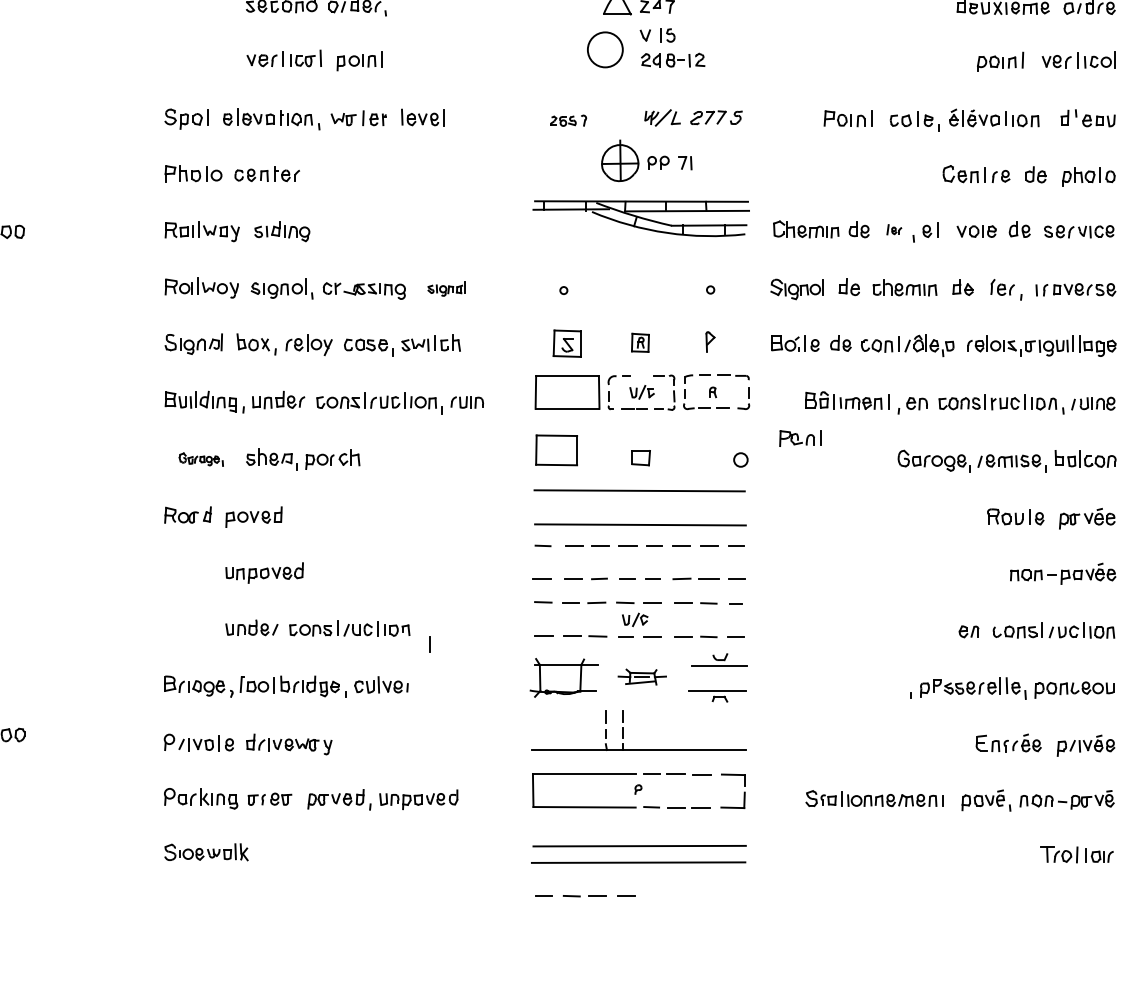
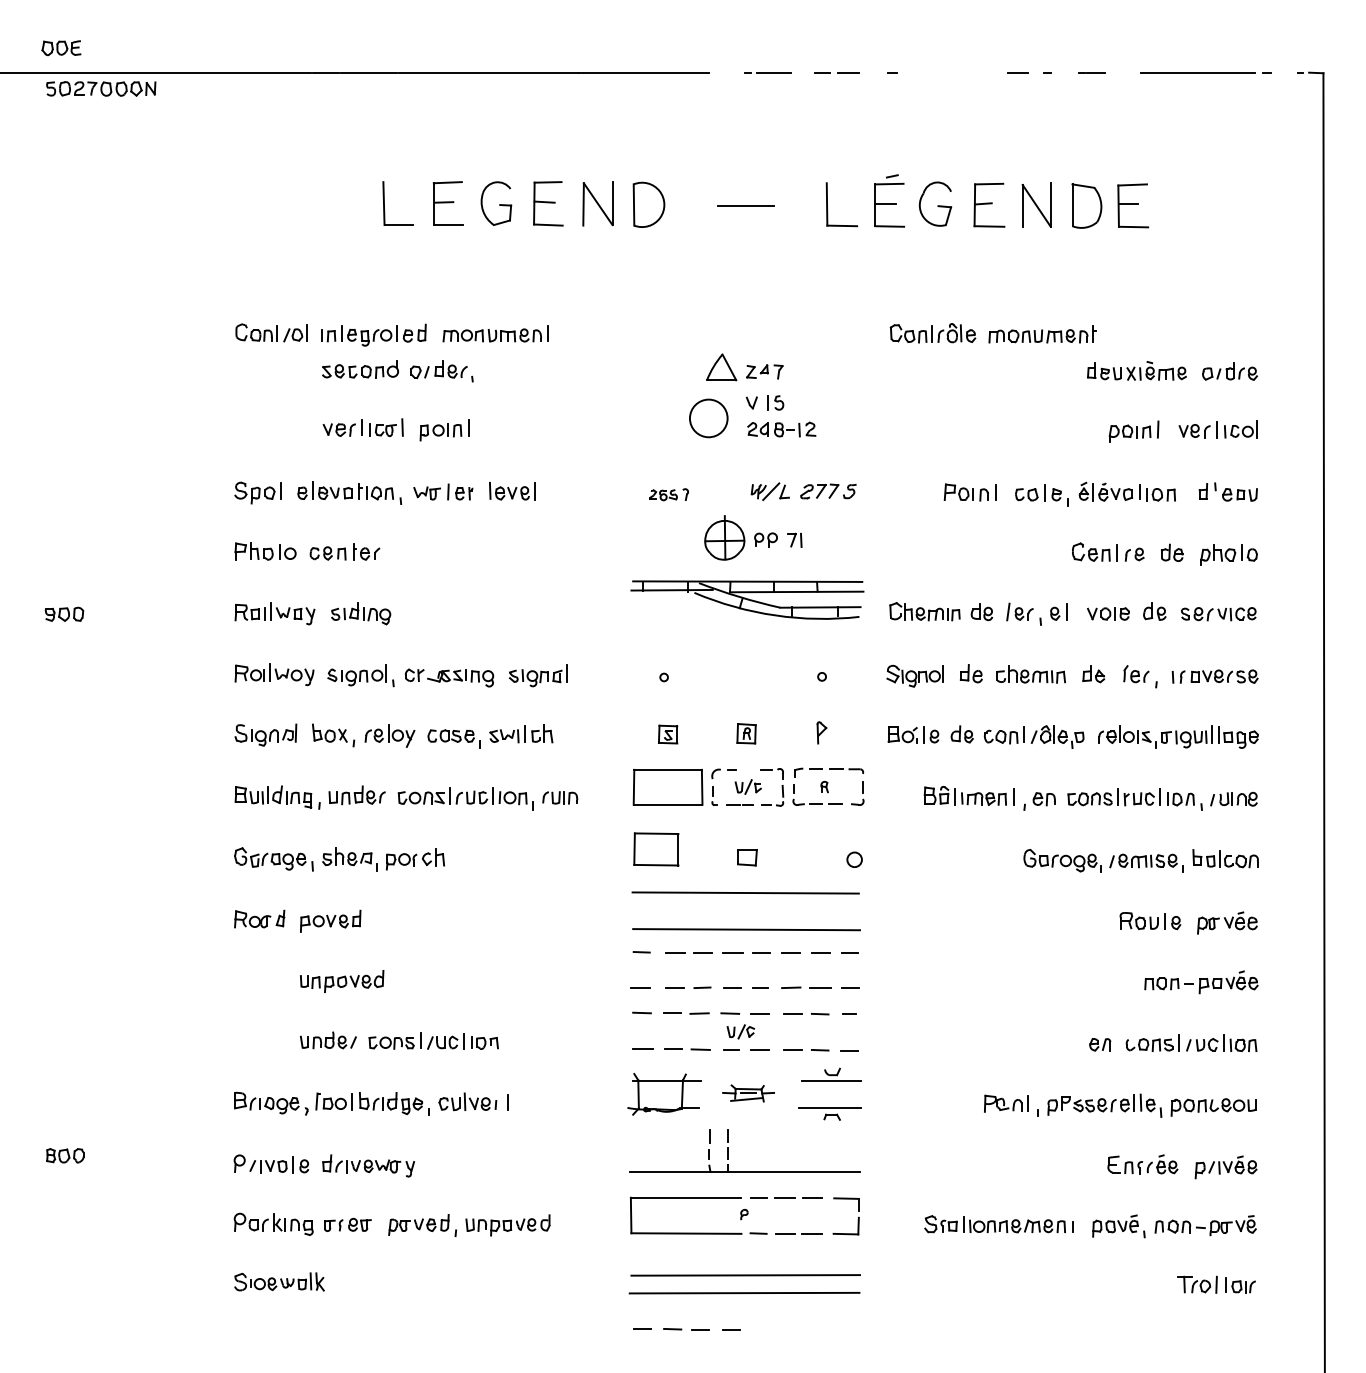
part: (894, 229) -> (1019, 611), size x1.67
part: (447, 288) -> (538, 675), size x1.43
part: (567, 343) -> (668, 734), size x0.62
part: (800, 438) -> (1006, 1103), moved
part: (200, 459) -> (273, 859), size x1.67
line: (429, 644) -> (507, 1102), moved

